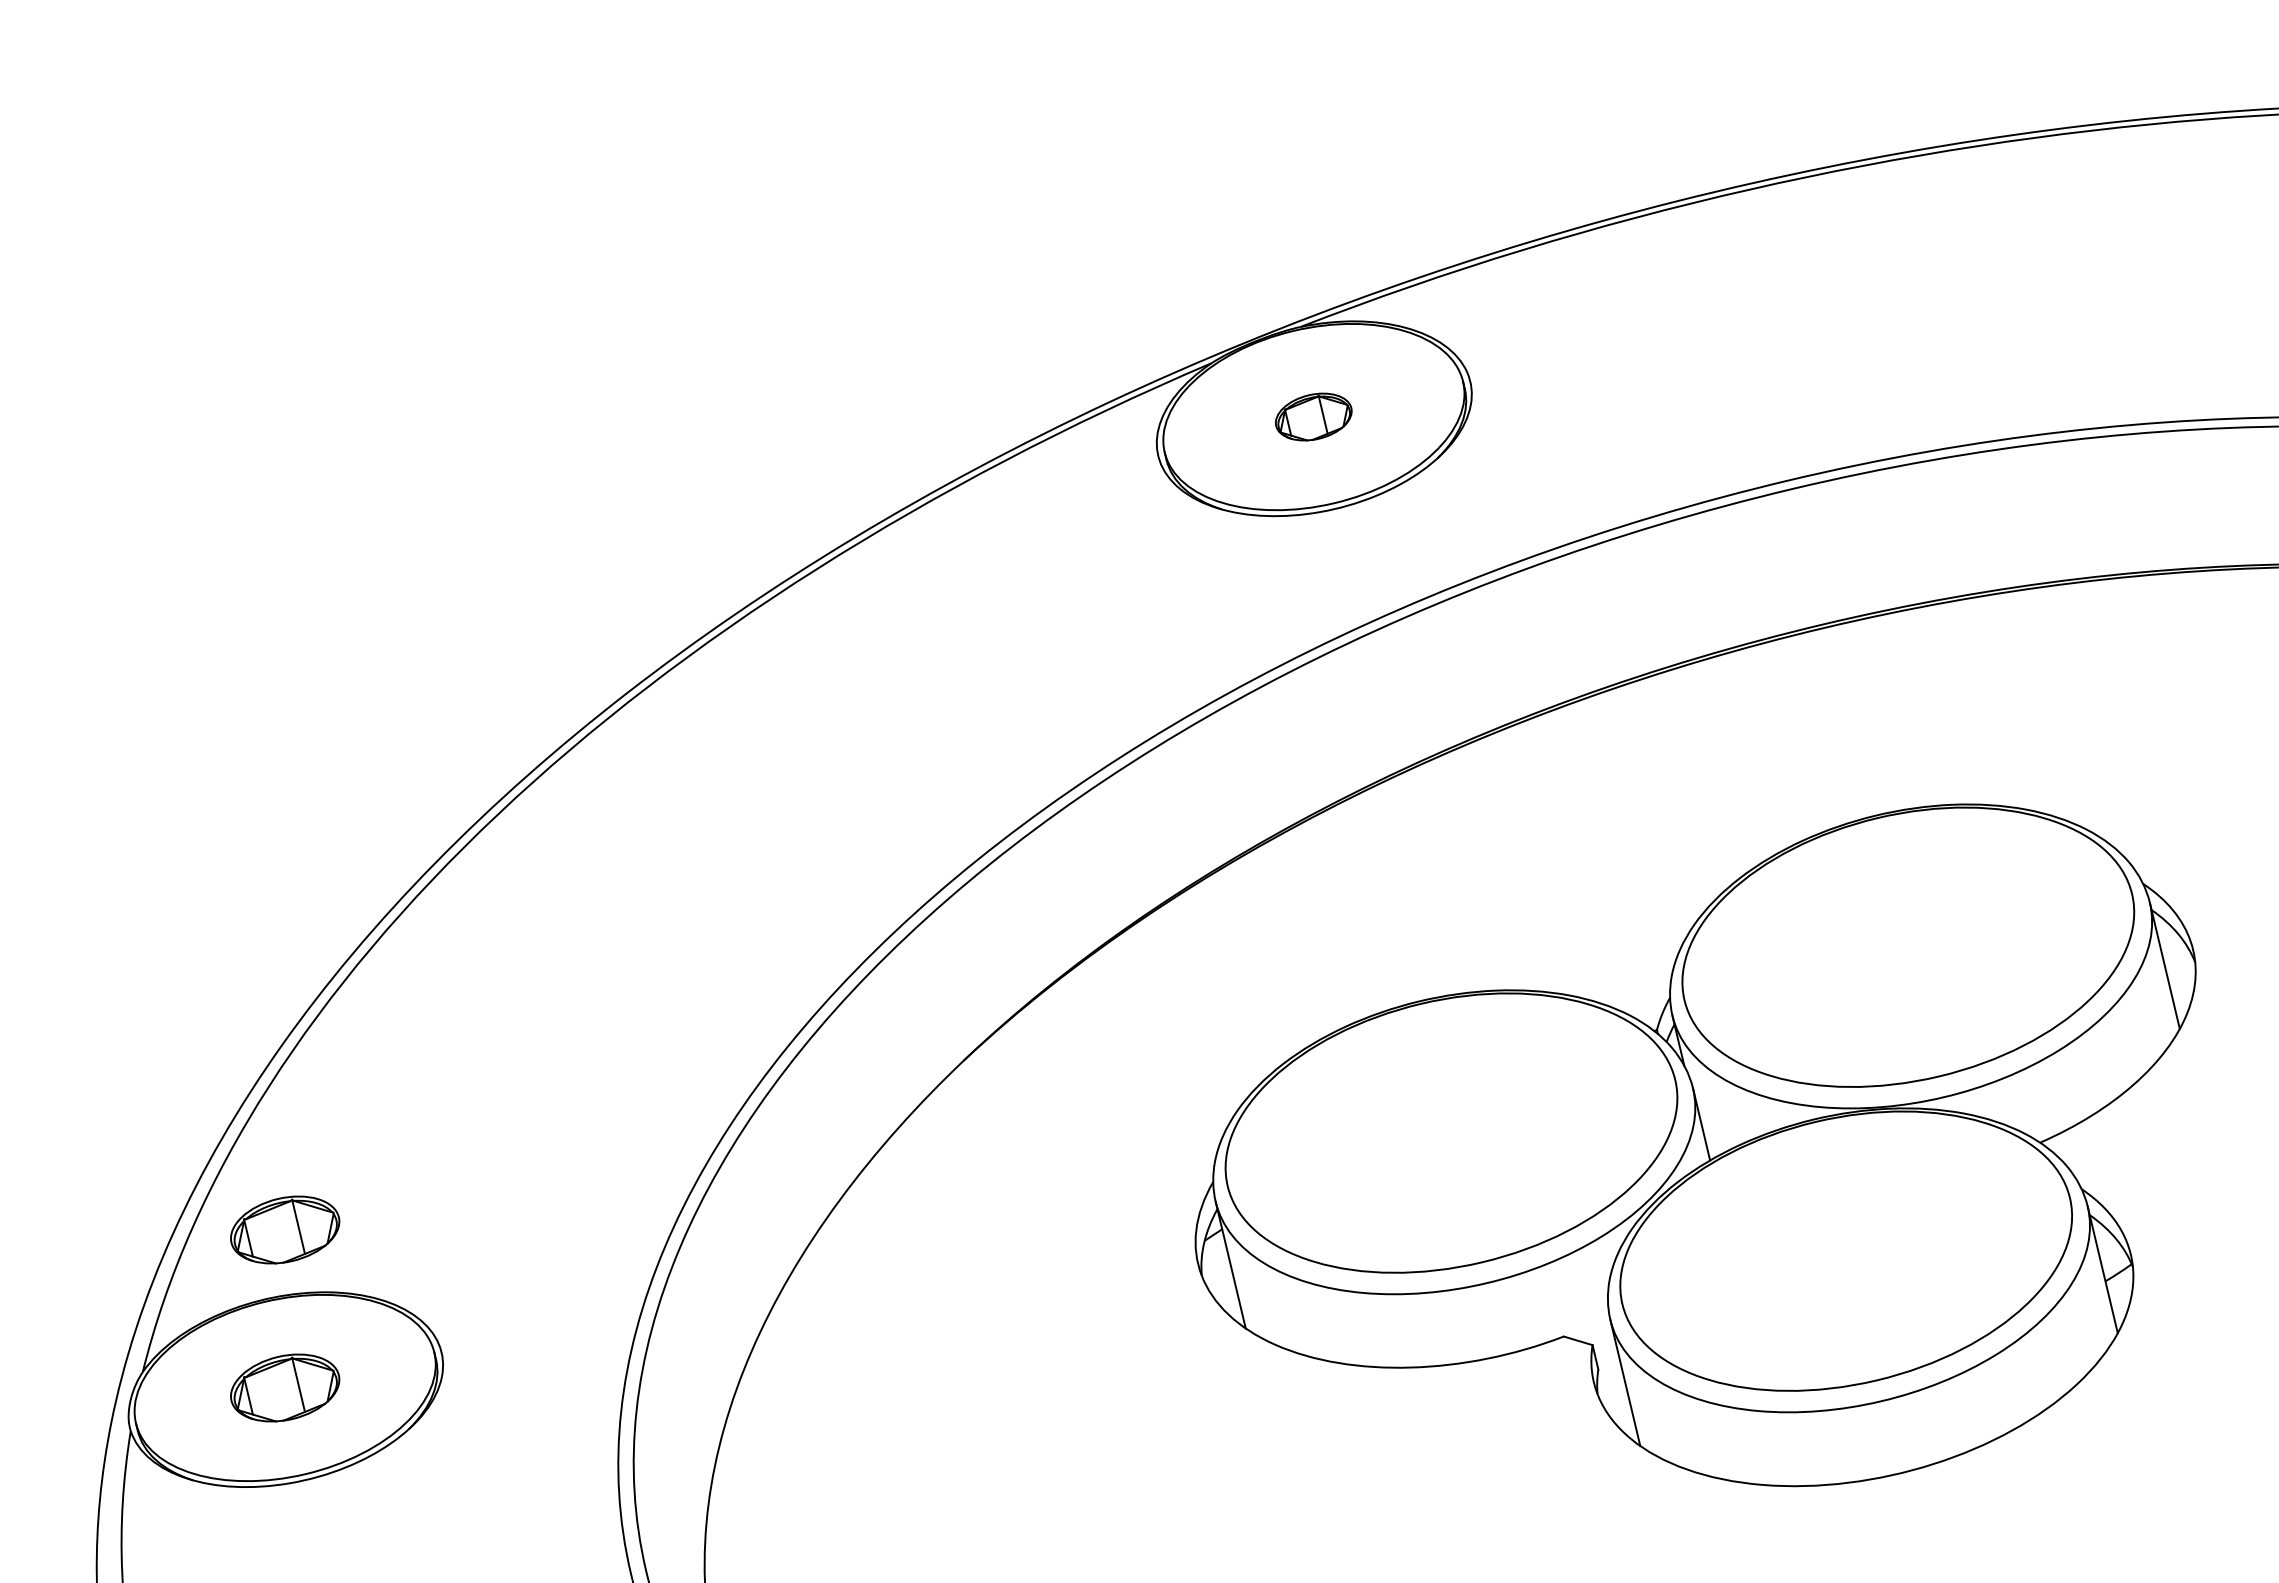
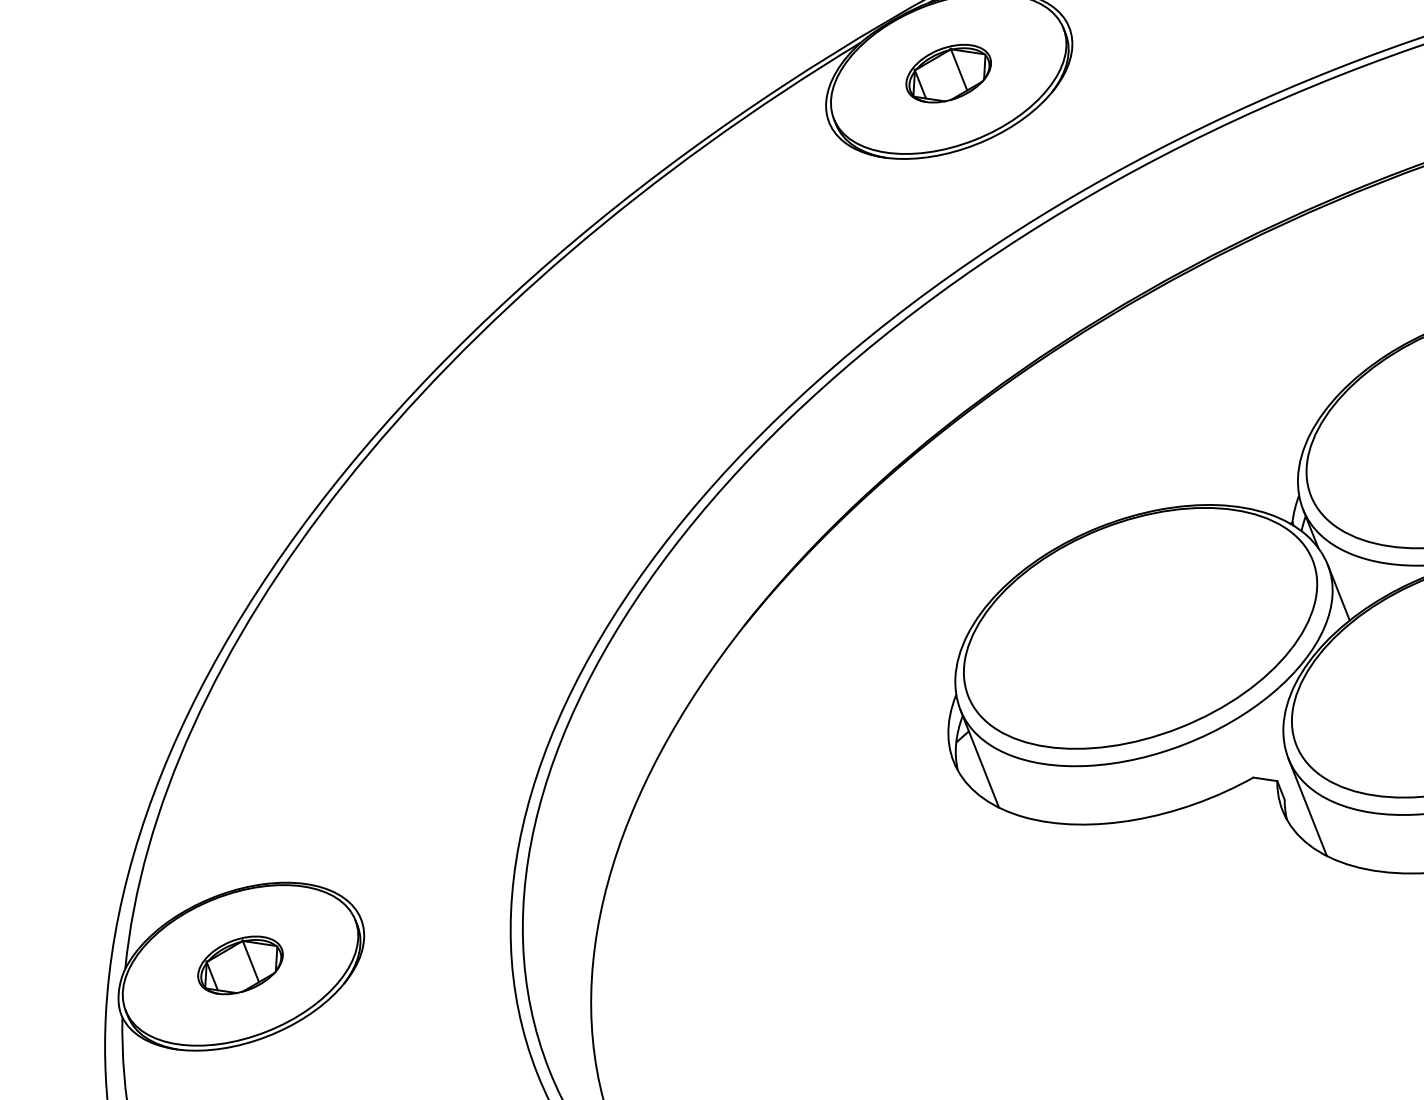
part: (1313, 416) -> (948, 73), size x1.43
part: (285, 1229) -> (222, 839), removed

